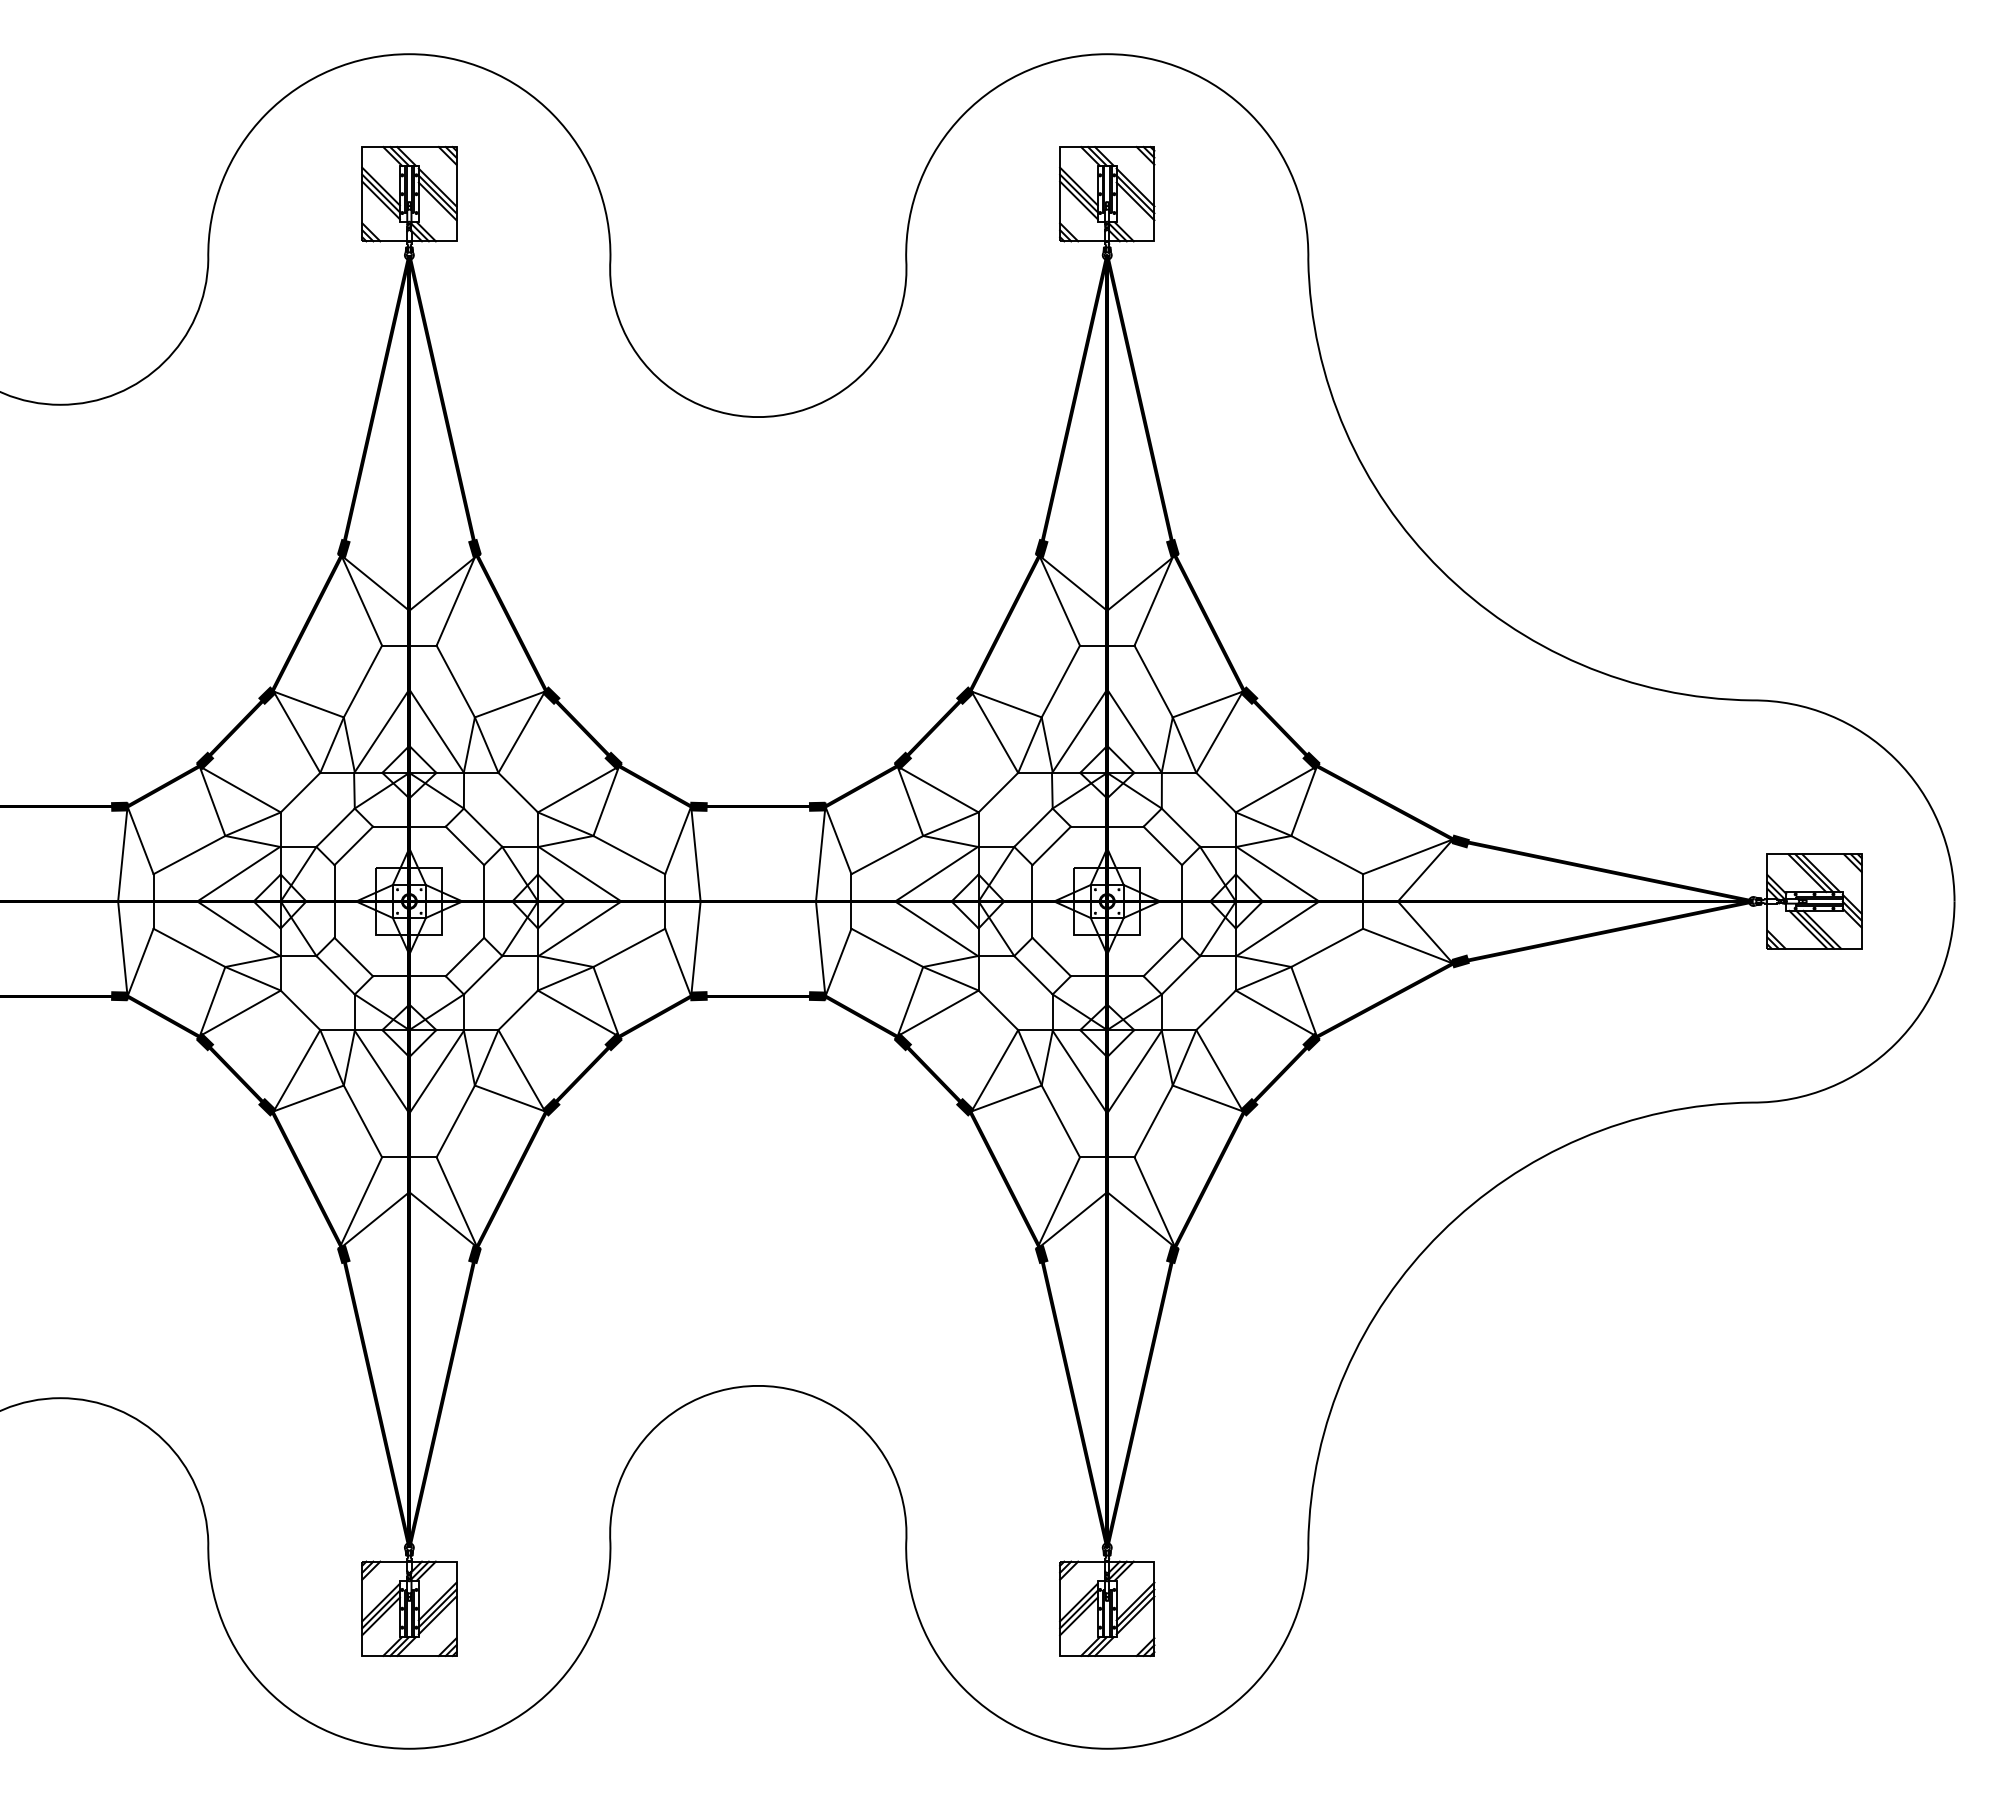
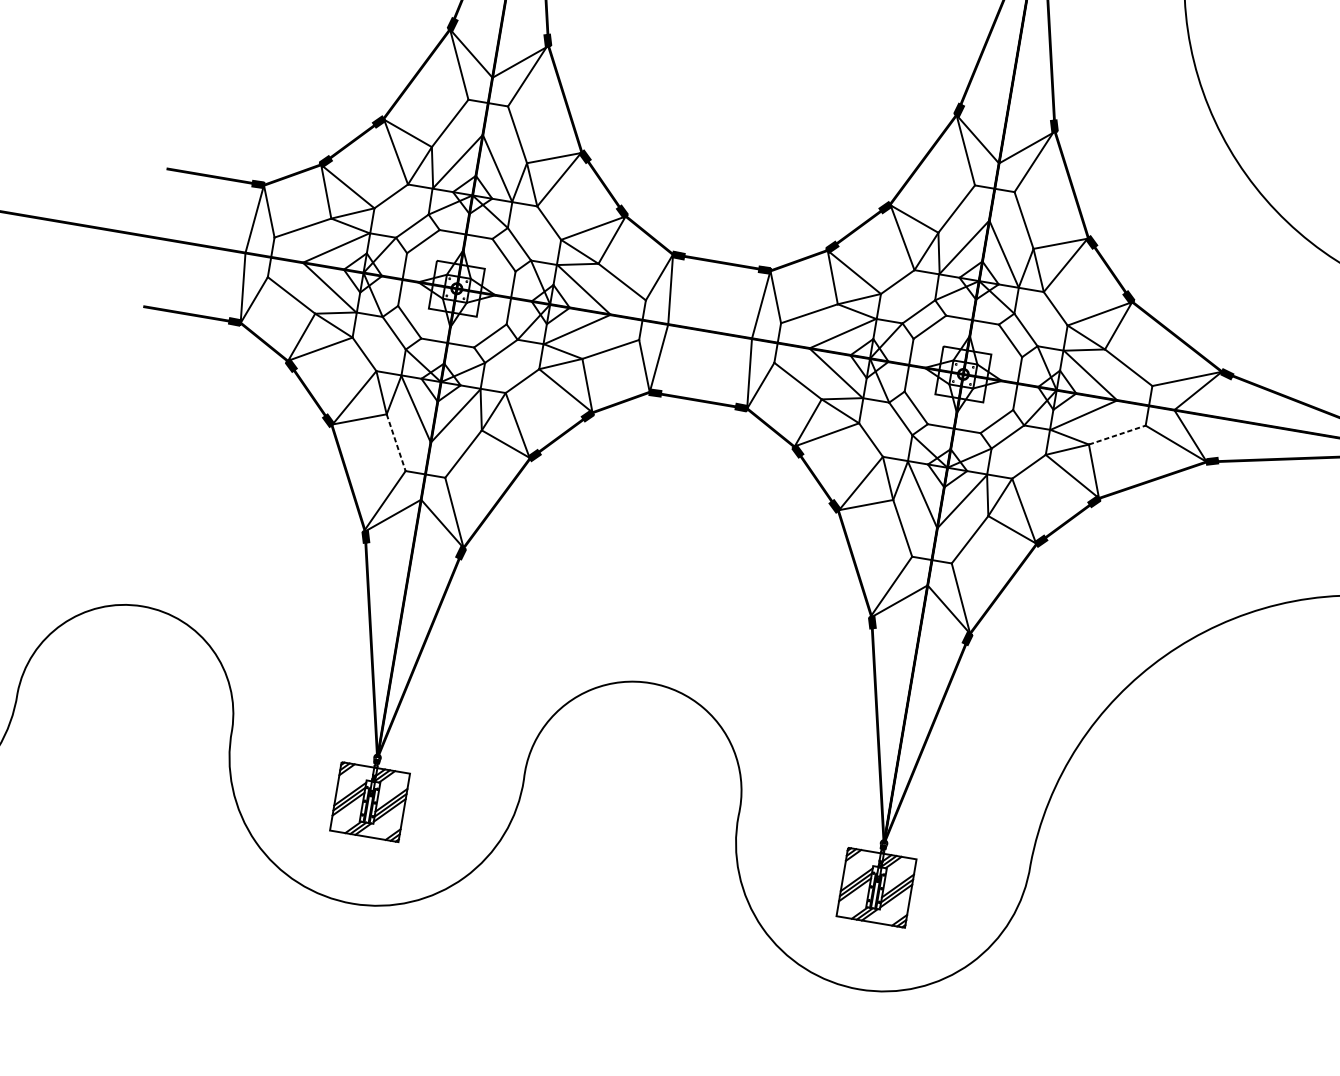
line: (1327, 947) -> (1117, 434), solid -> dashed
line: (362, 1121) -> (395, 442), solid -> dashed

